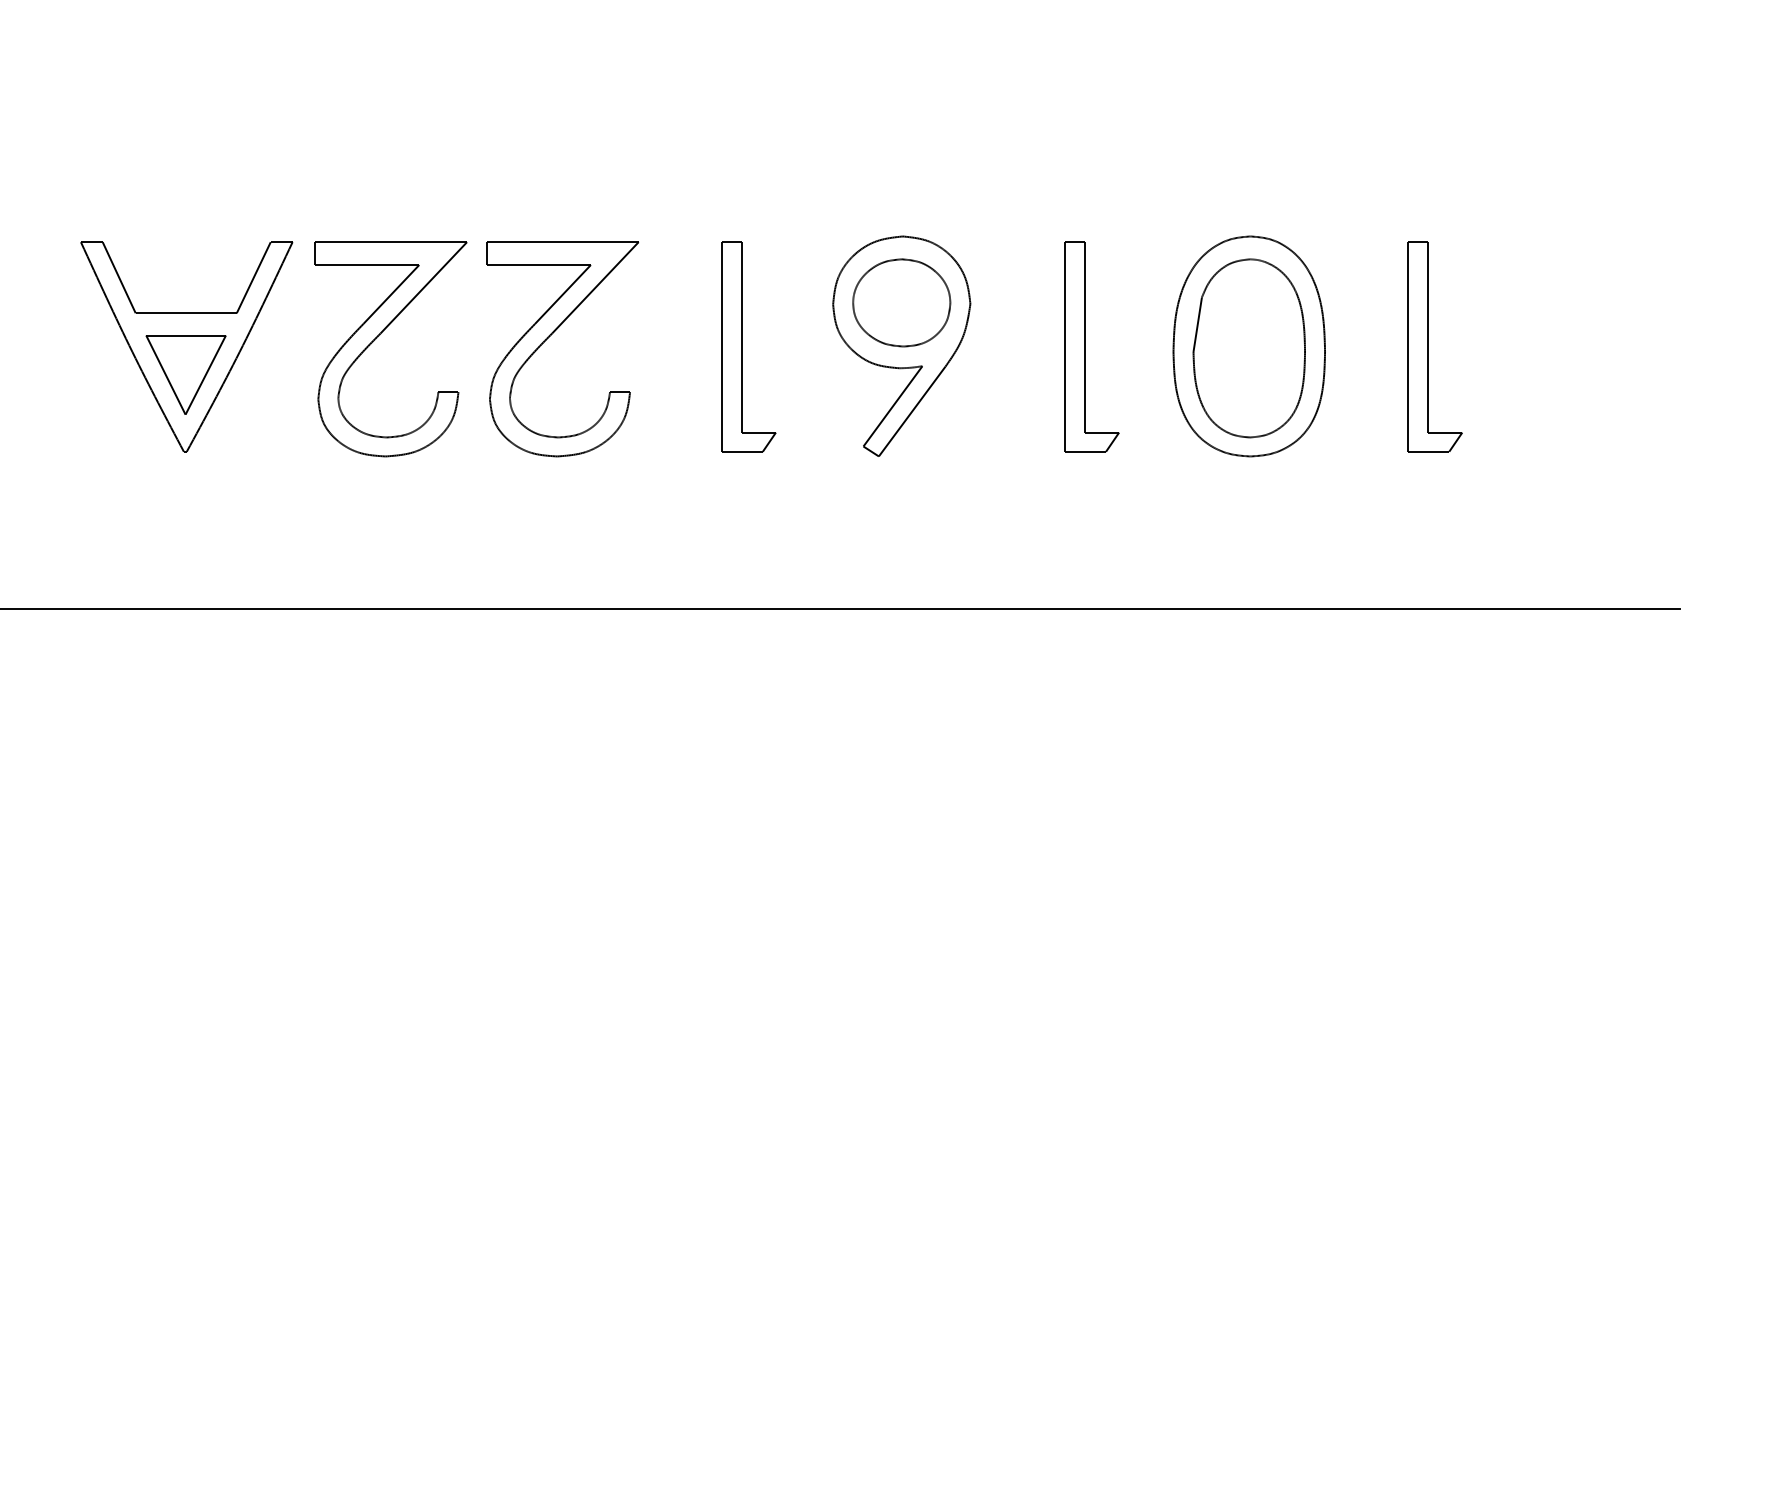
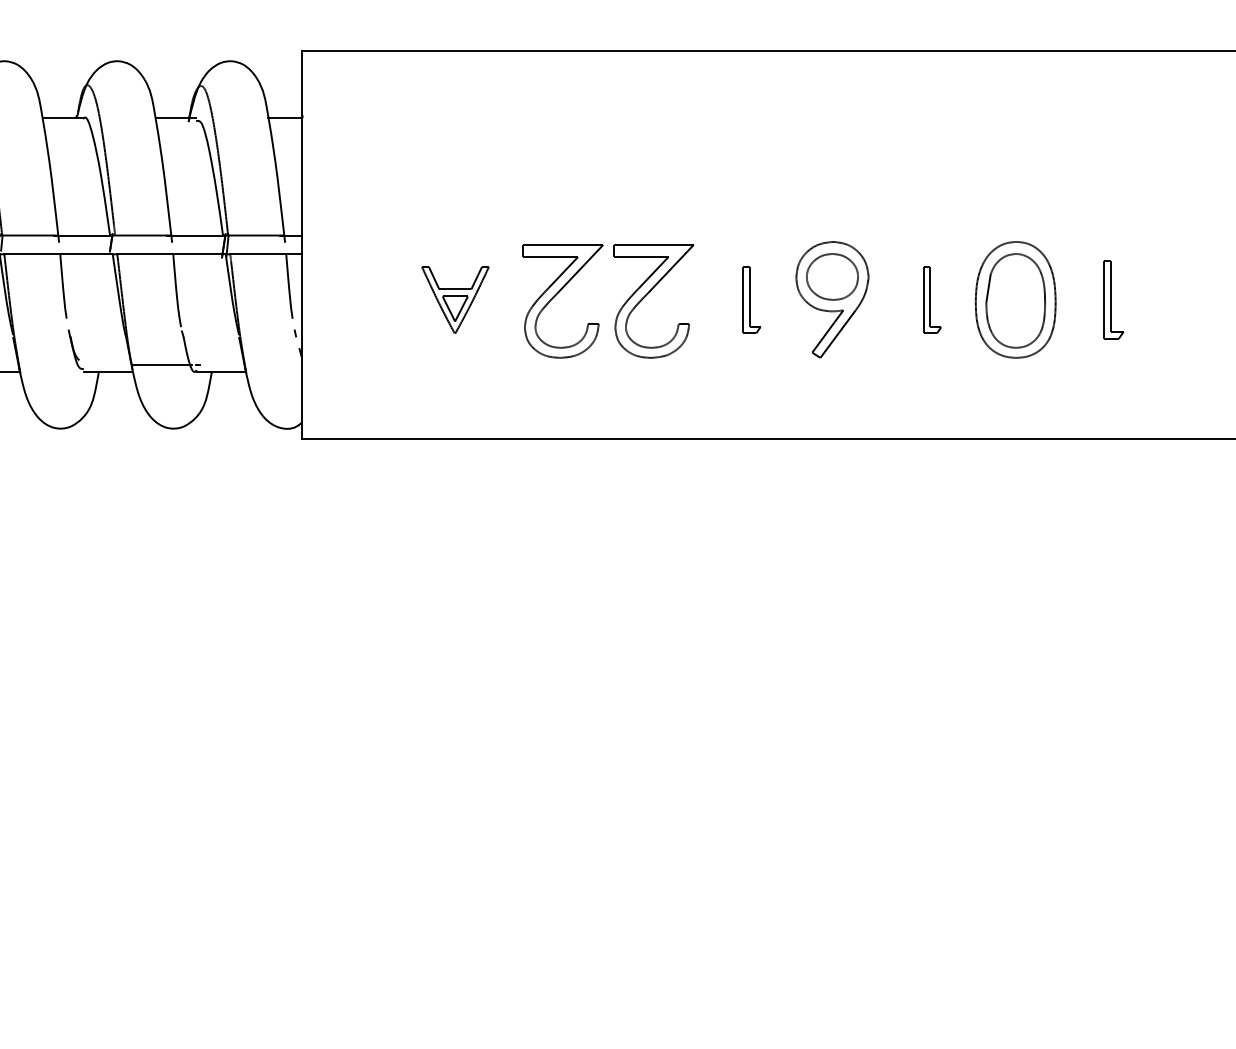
part: (186, 345) -> (455, 299), size x0.6
part: (748, 345) -> (751, 299), size x0.6
part: (1091, 345) -> (932, 299), size x0.6
part: (1434, 345) -> (1113, 299), size x0.7

